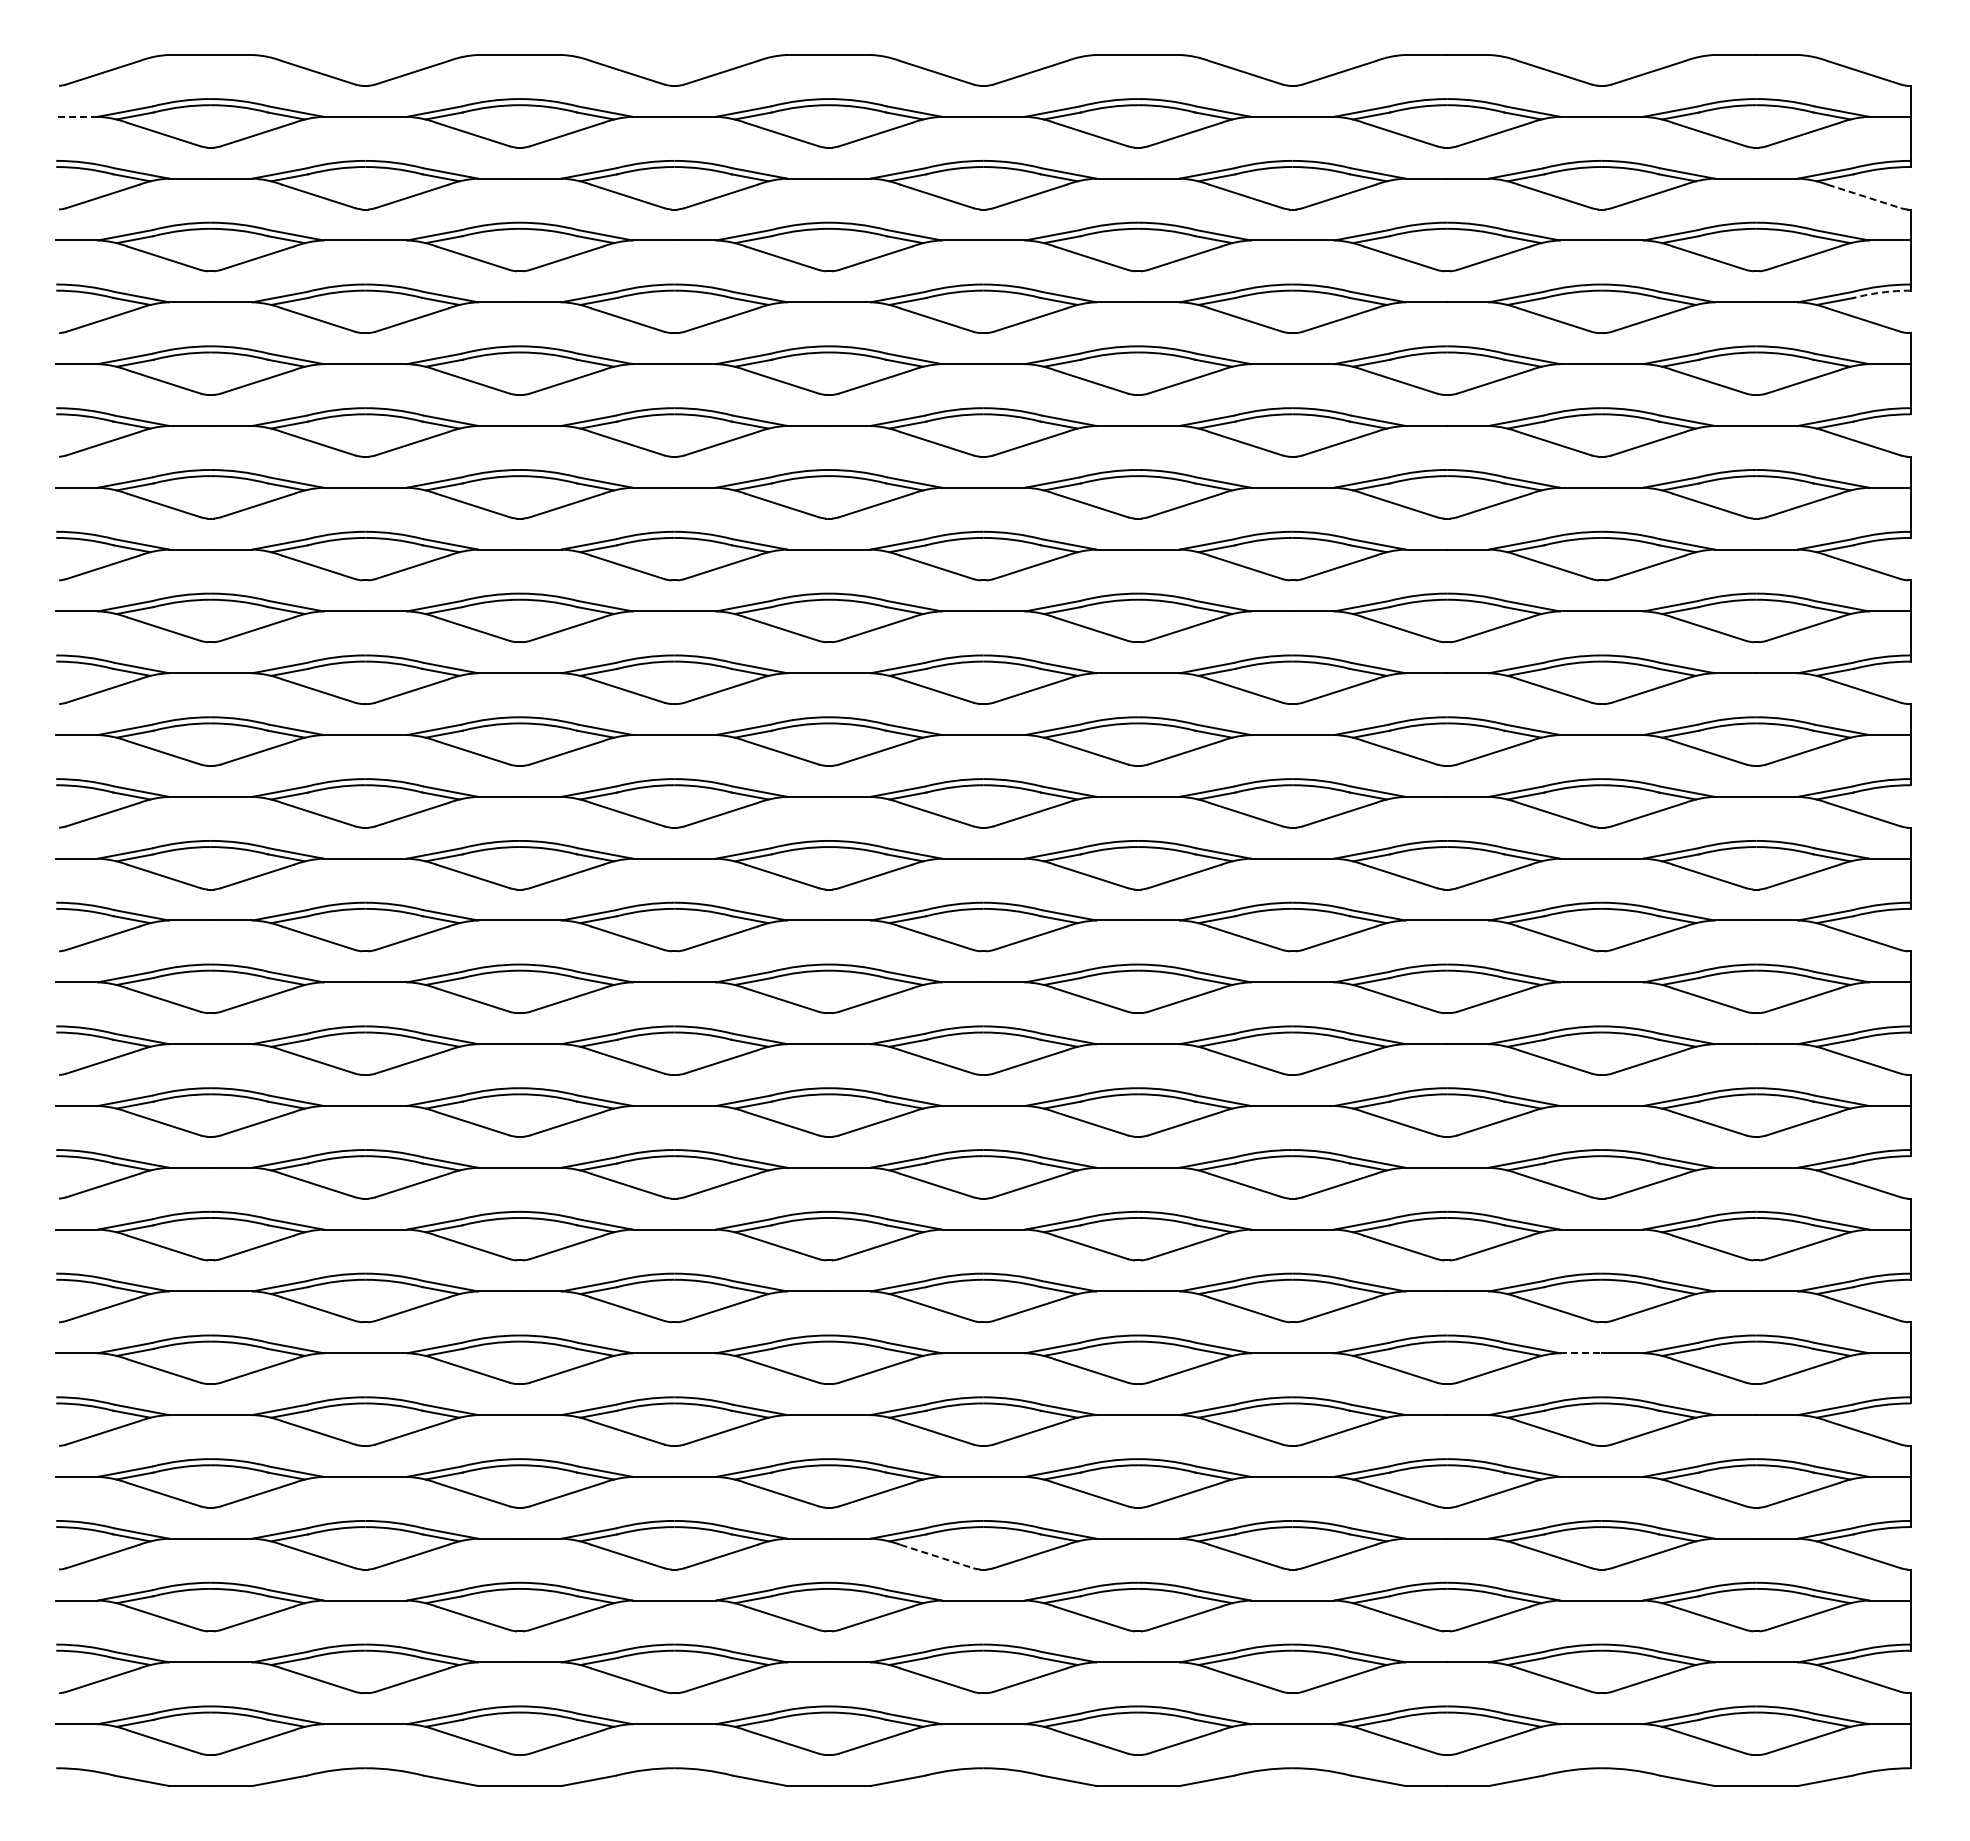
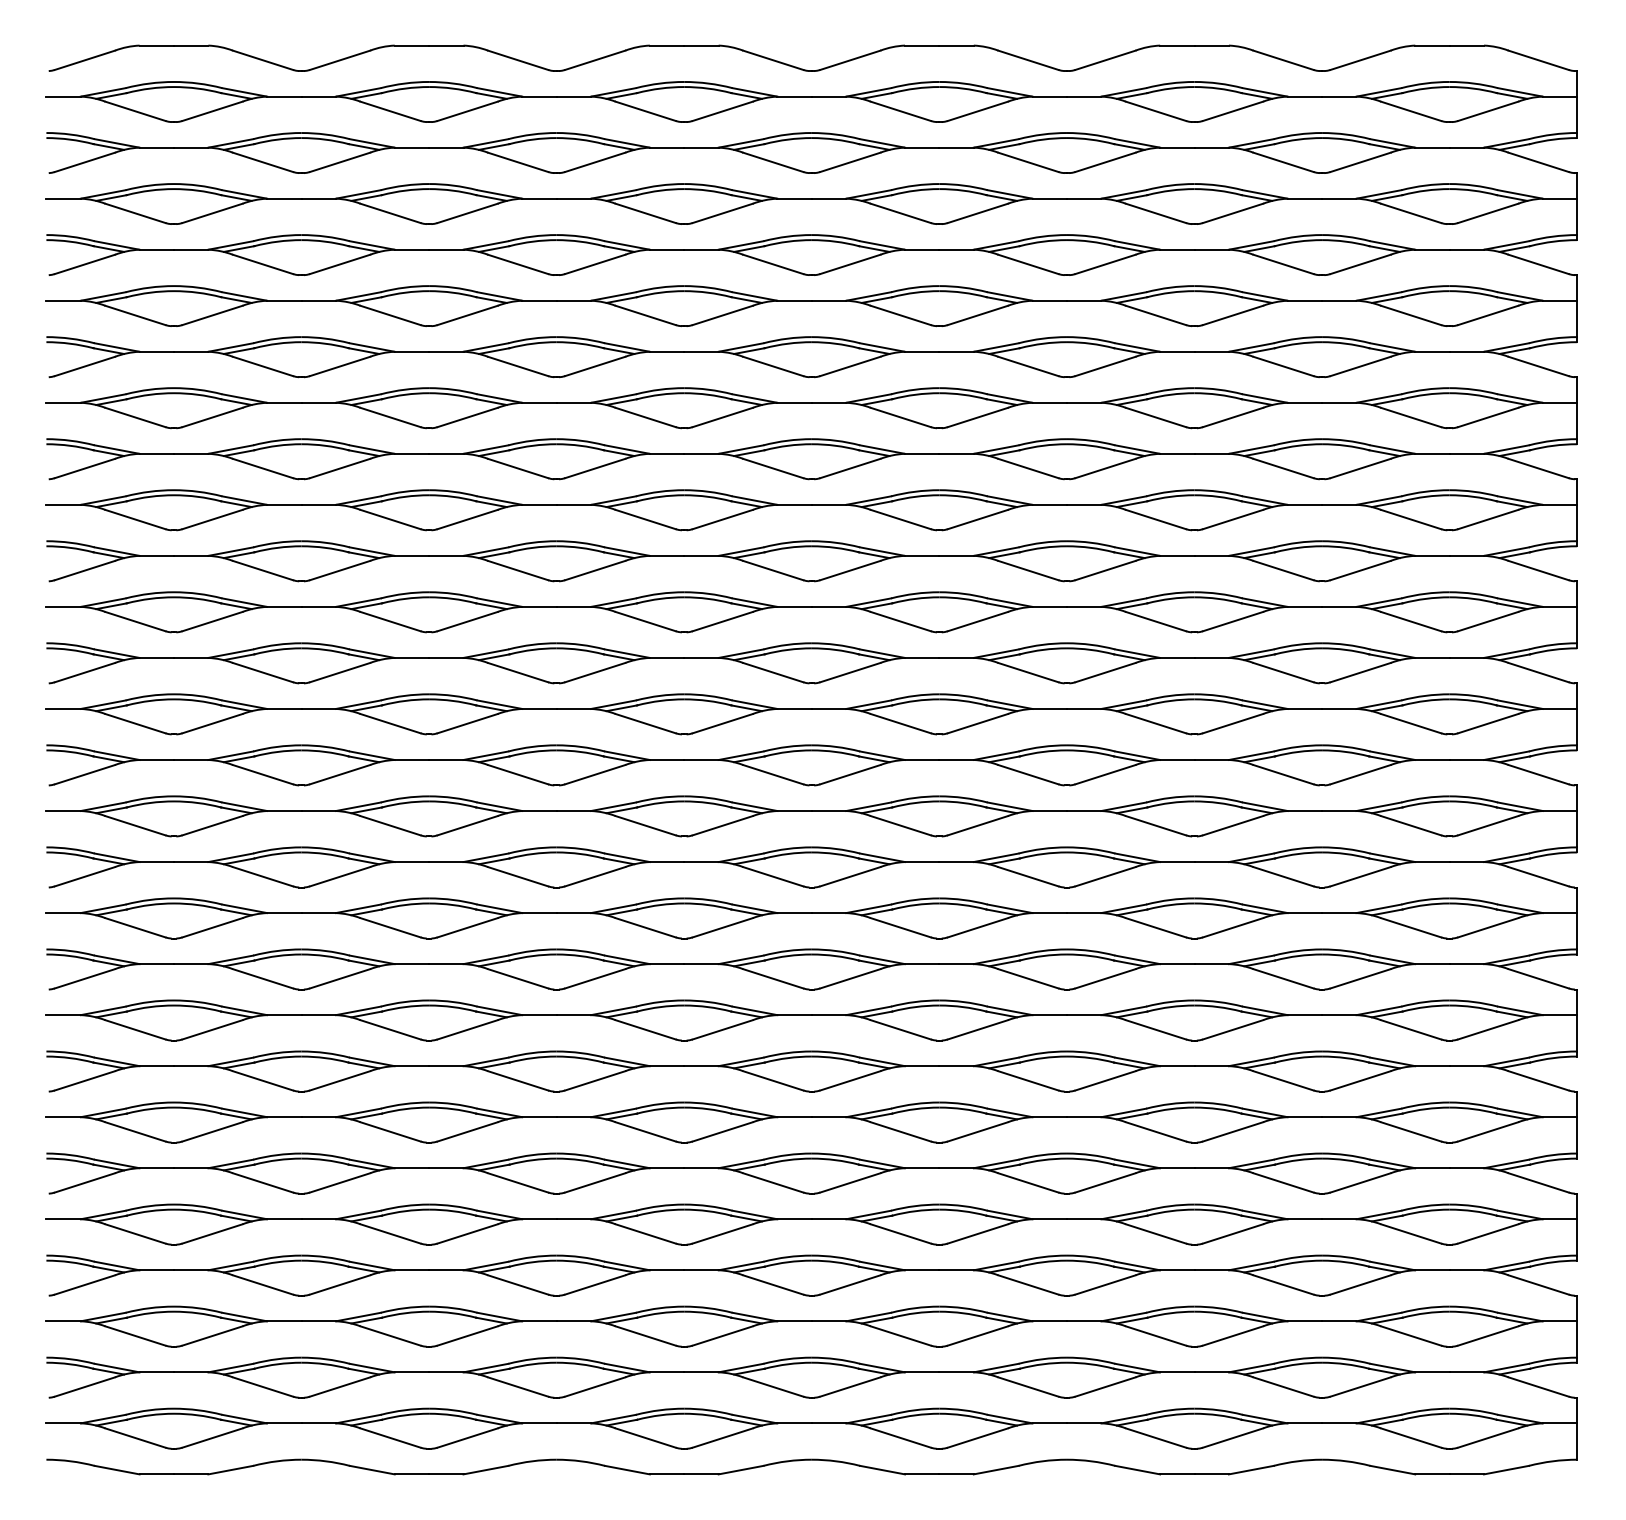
line: (77, 116) -> (63, 96), dashed -> solid
line: (1864, 196) -> (1538, 162), dashed -> solid
arc: (1882, 292) -> (1553, 241), dashed -> solid
line: (1580, 1353) -> (1304, 1117), dashed -> solid
line: (937, 1556) -> (773, 1284), dashed -> solid

